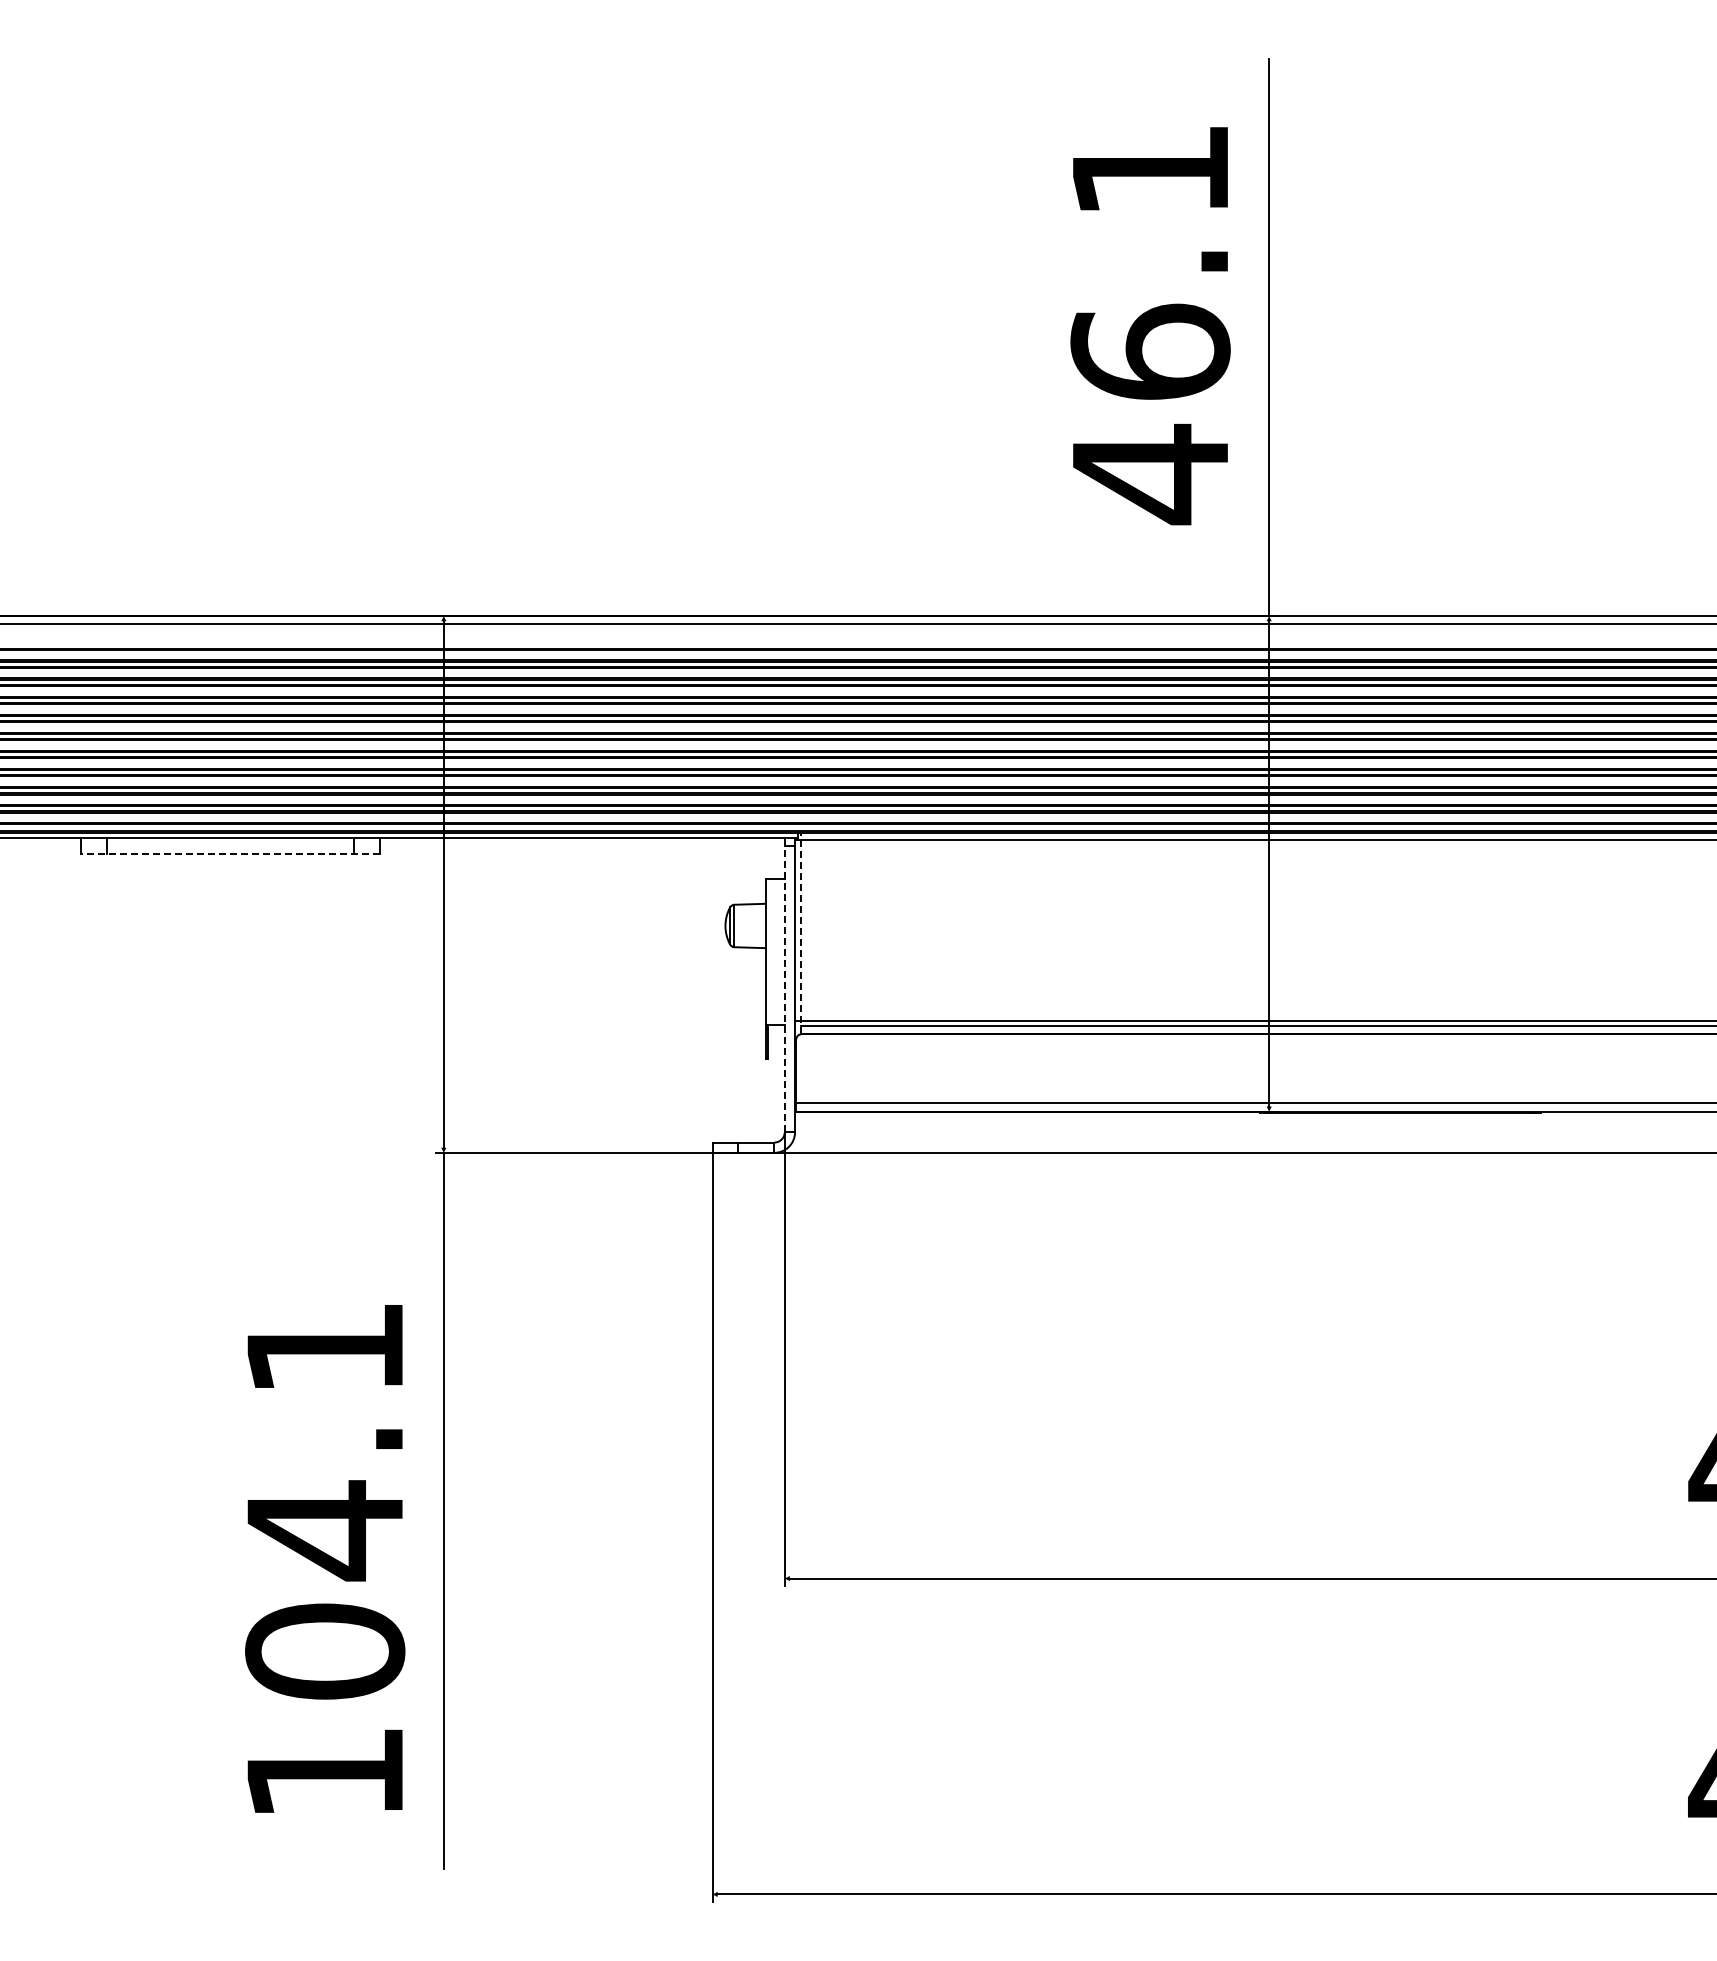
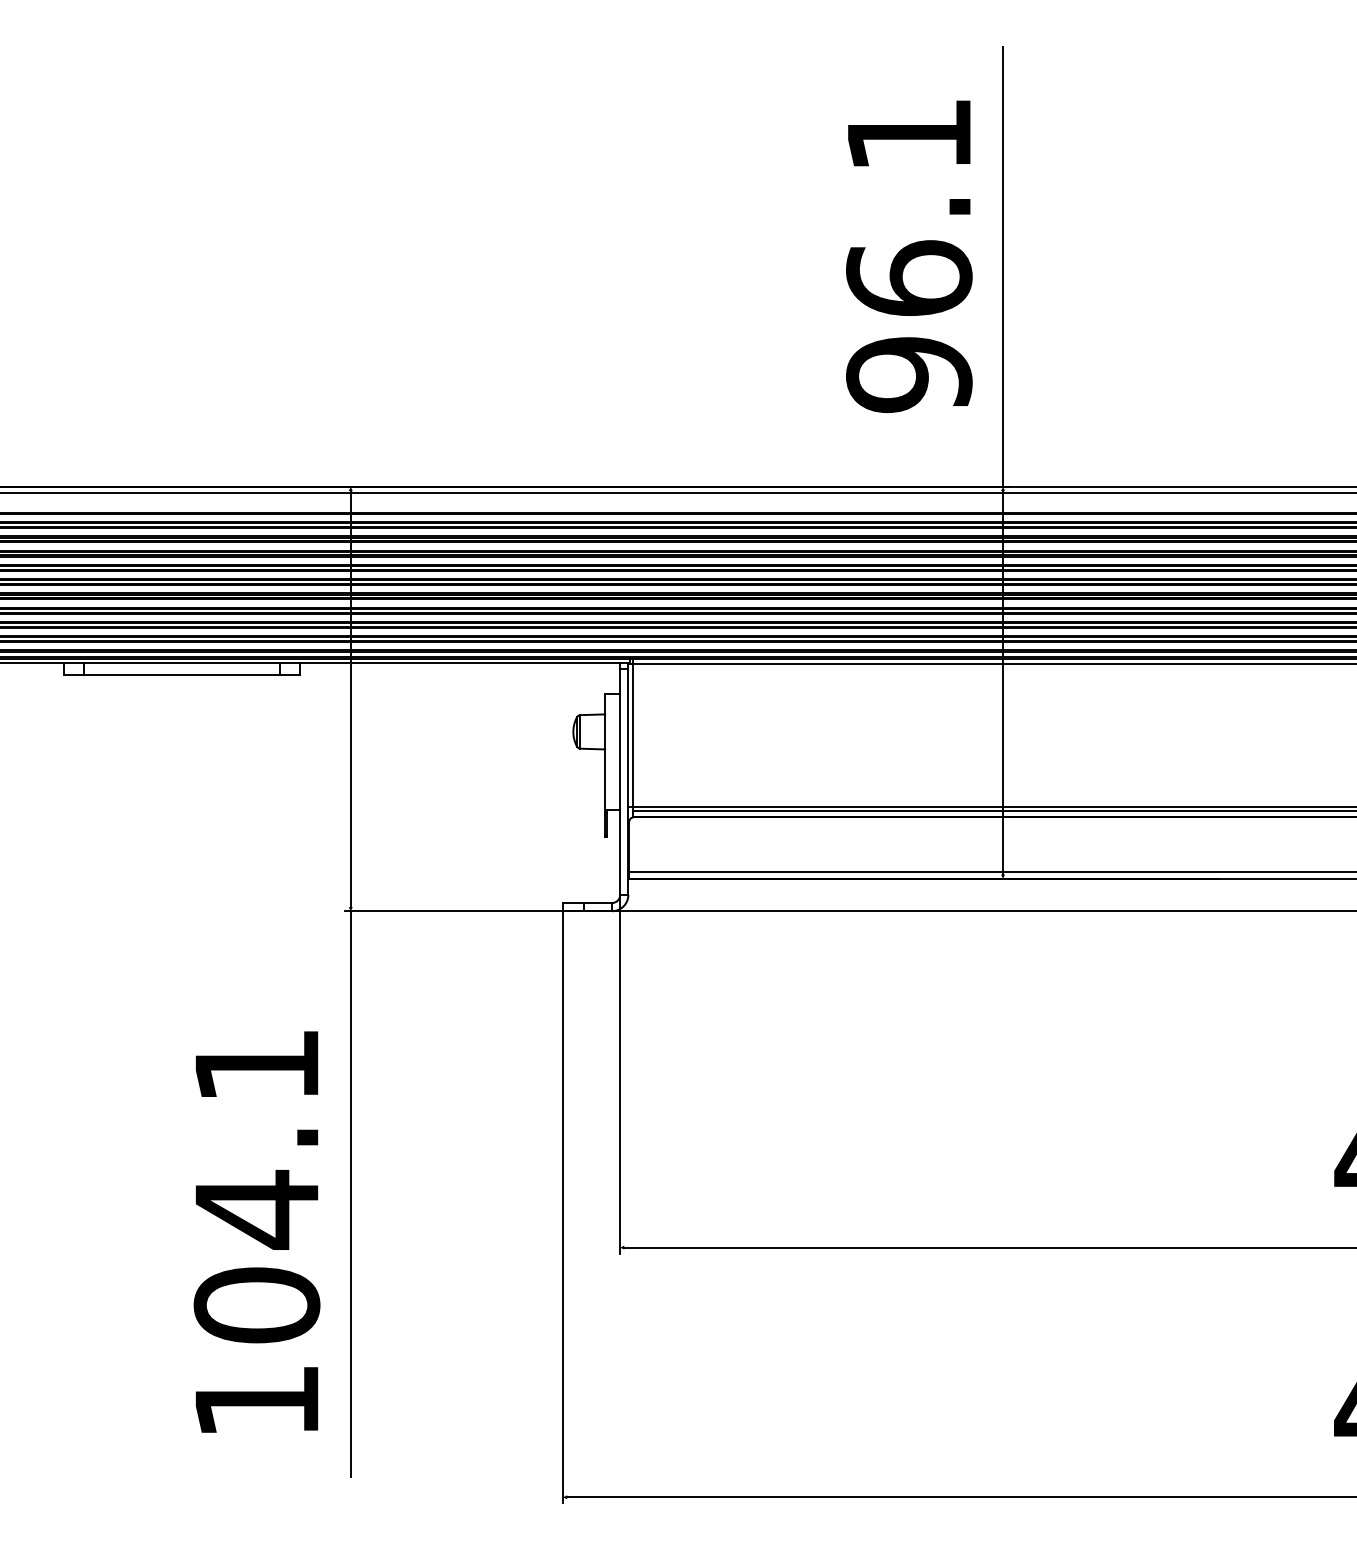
text: (1150, 474) -> (909, 375), 46.1 -> 96.1
line: (230, 853) -> (182, 674), dashed -> solid
line: (801, 933) -> (633, 737), dashed -> solid
line: (784, 985) -> (620, 778), dashed -> solid

